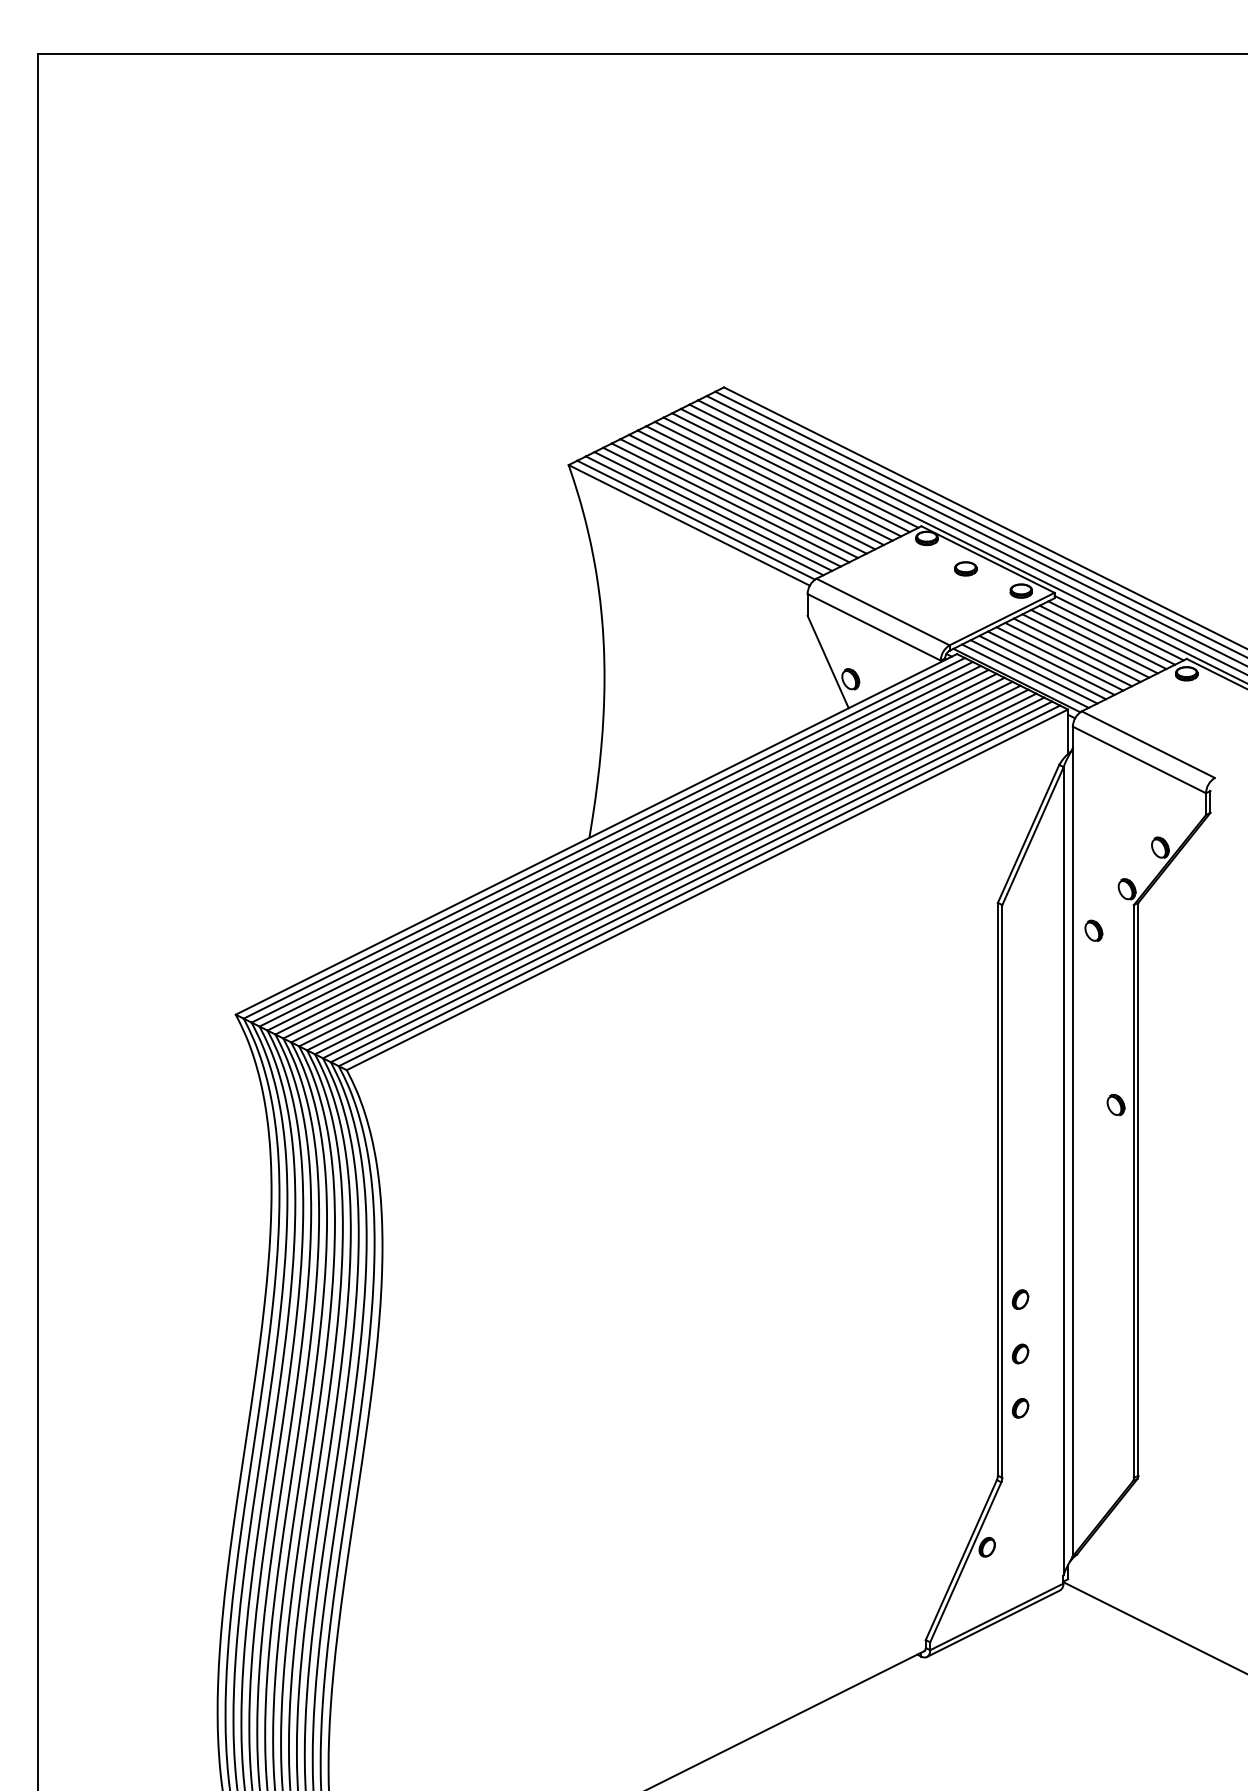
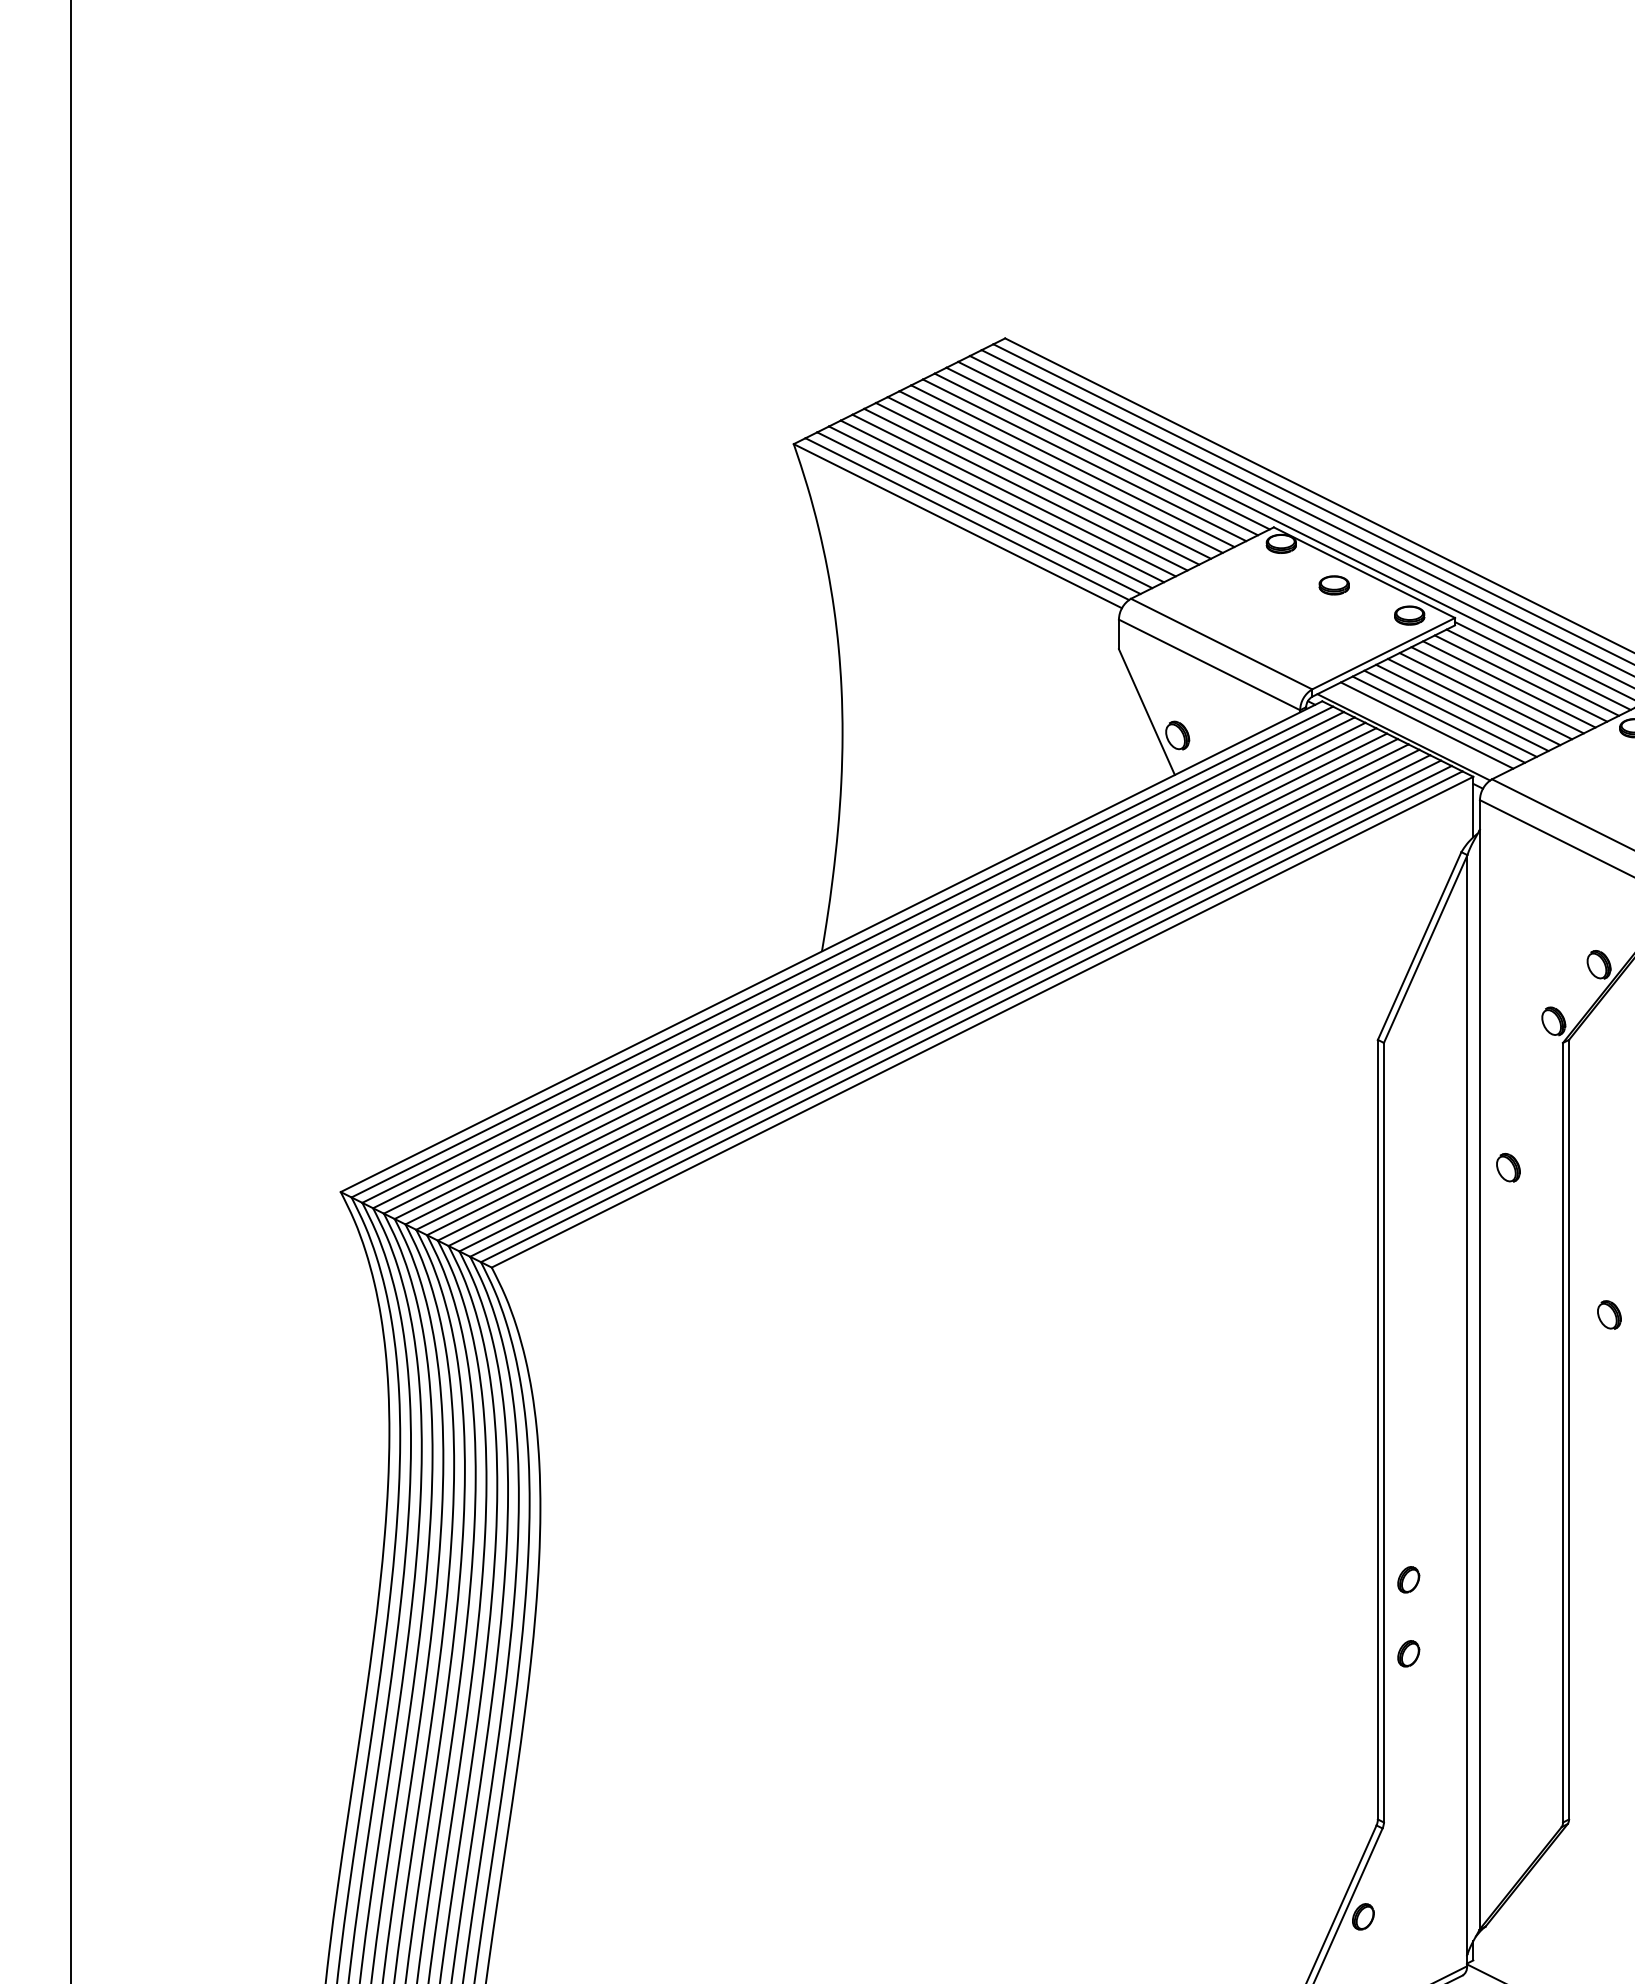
line: (1025, 675) -> (1415, 730), removed
part: (1093, 930) -> (1507, 1167), moved
part: (1115, 1104) -> (1608, 1314), moved
part: (1020, 1408) -> (1408, 1728), removed

